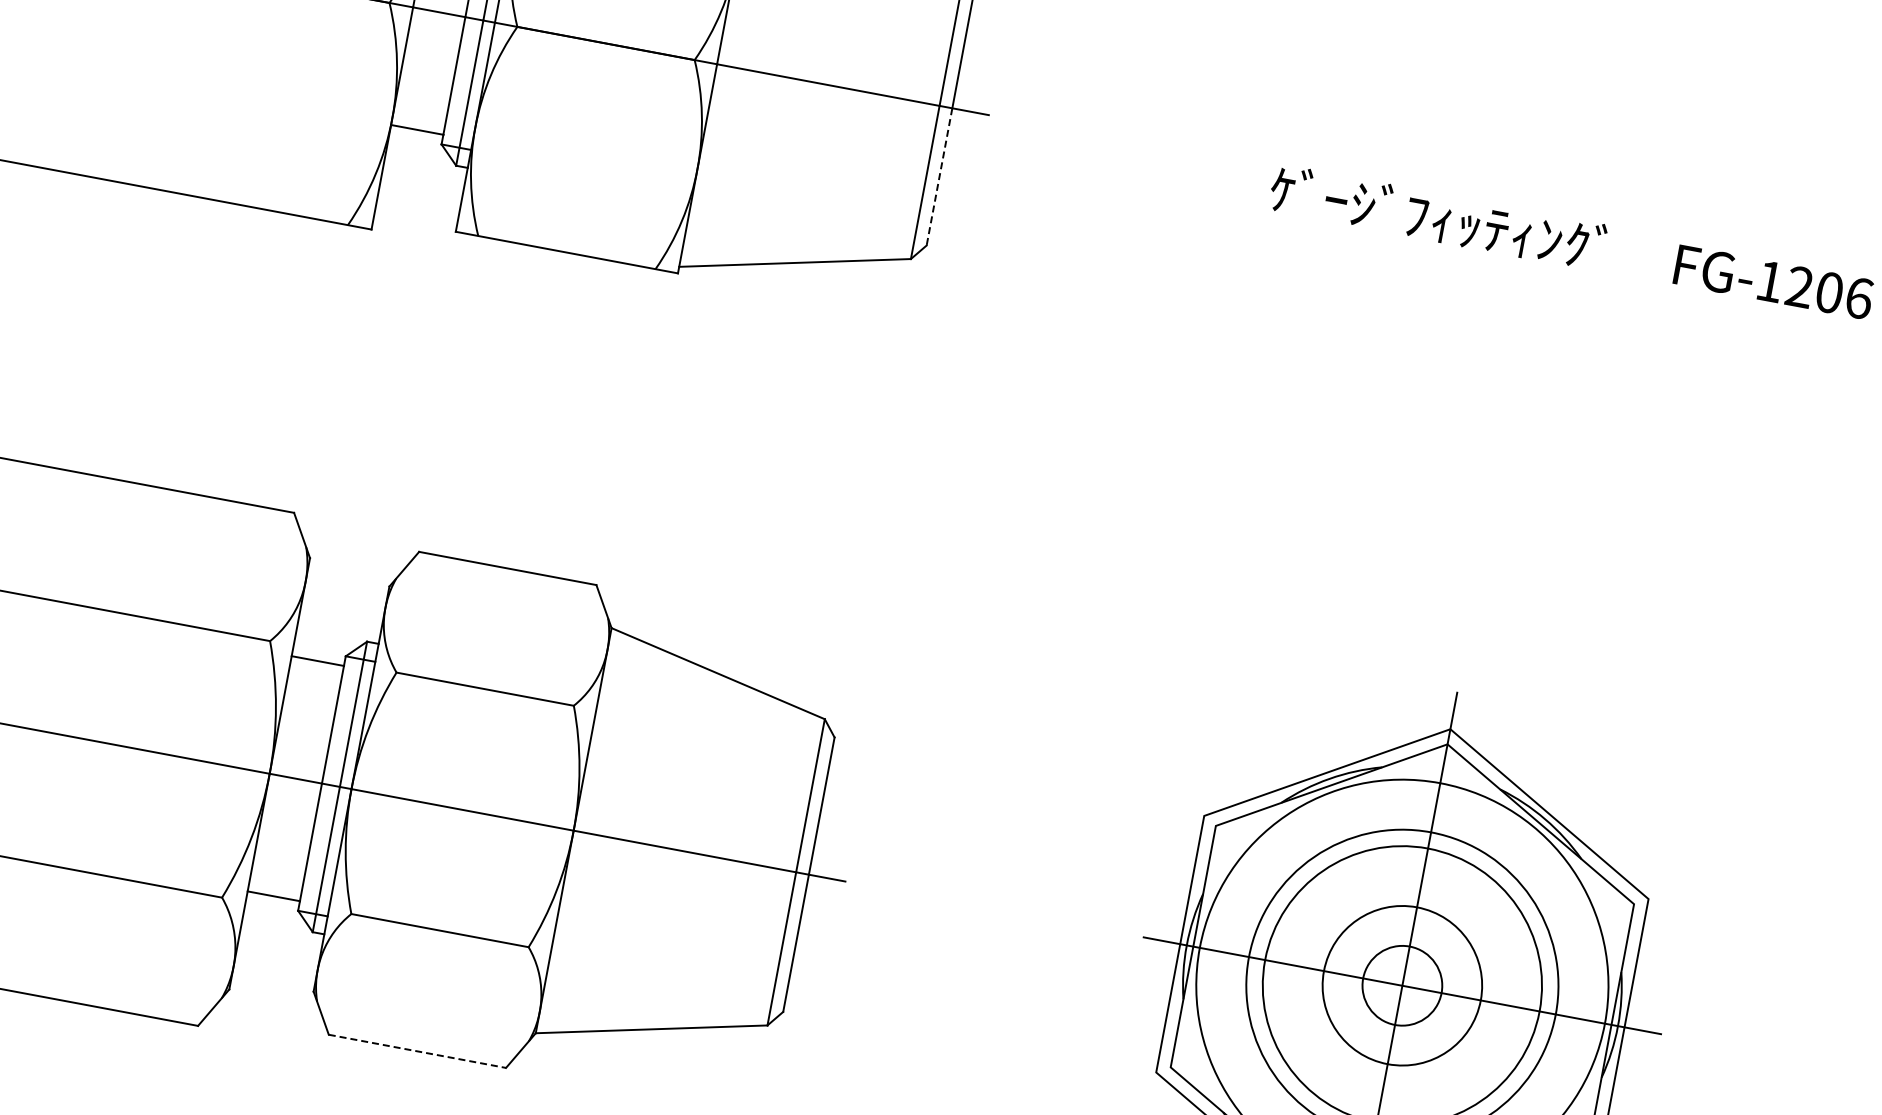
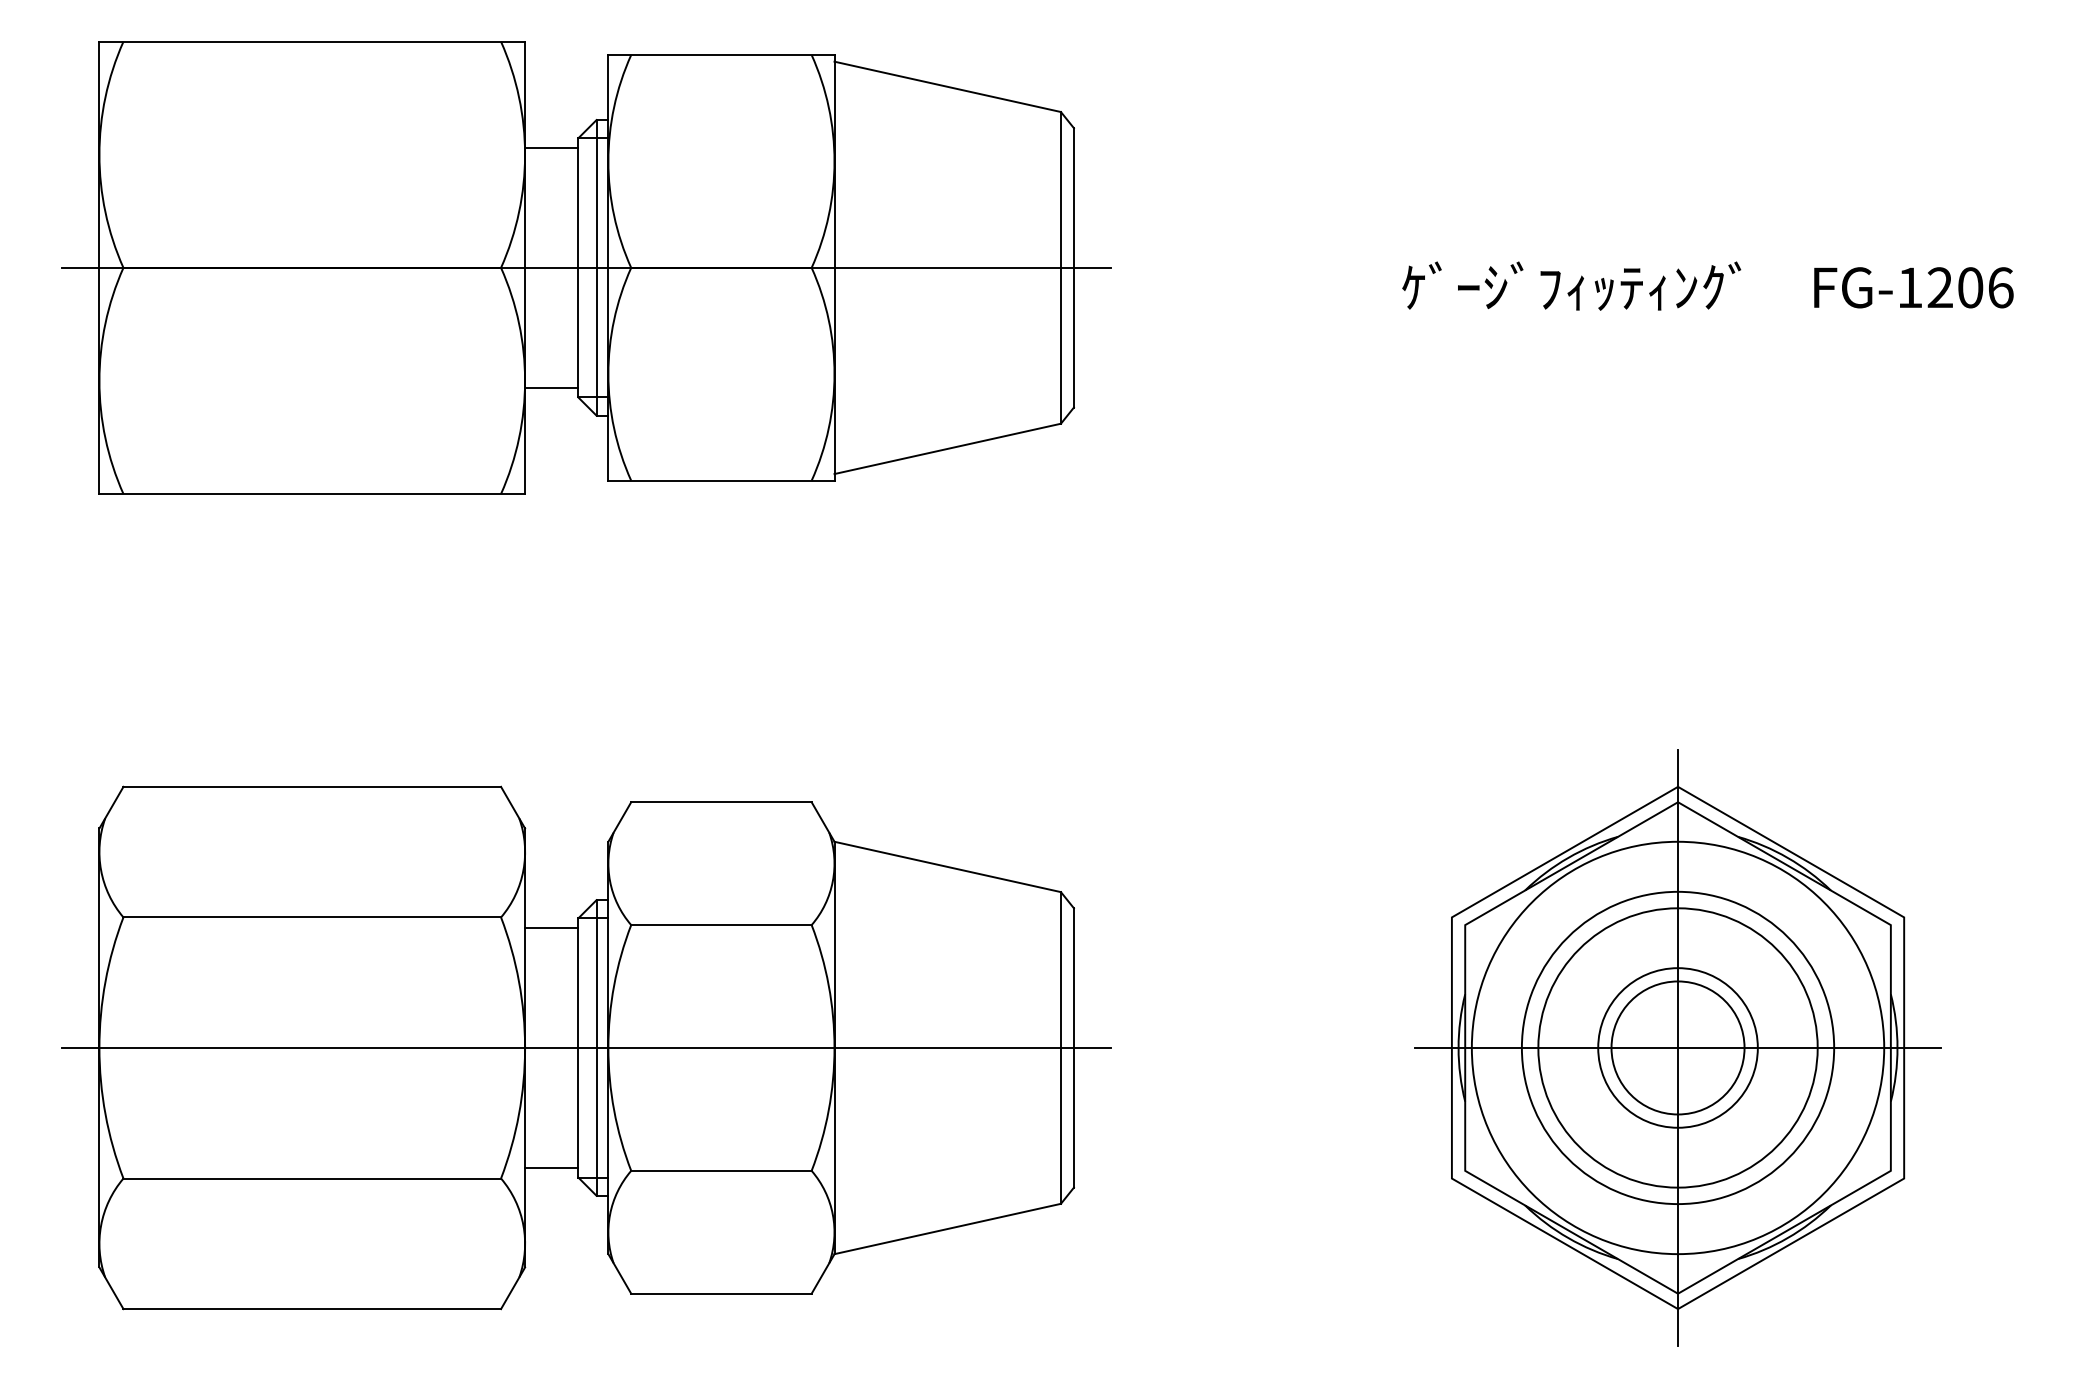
line: (939, 176) -> (1073, 337), dashed -> solid
circle: (1401, 985) -> (1677, 1047), size x1.67
line: (417, 1051) -> (721, 1293), dashed -> solid

